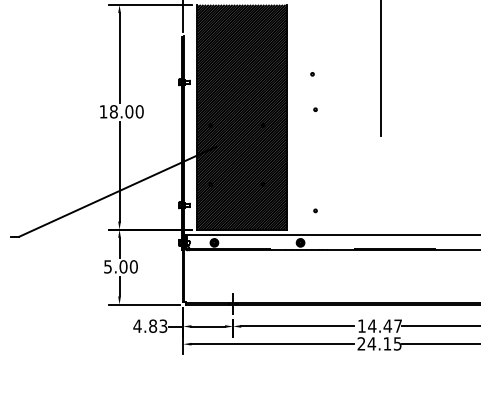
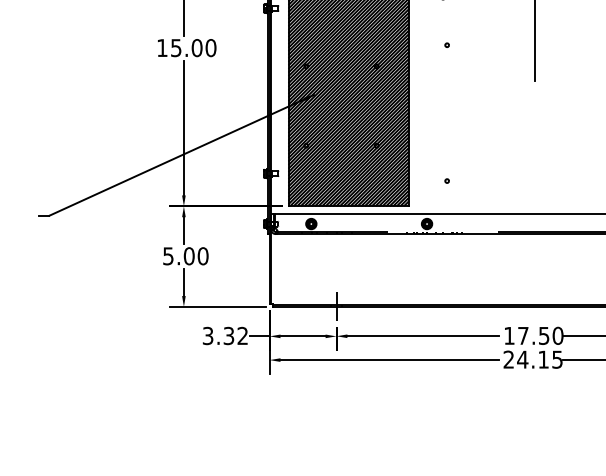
text: (113, 111) -> (175, 47), 18.00 -> 15.00
text: (150, 325) -> (225, 335), 4.83 -> 3.32
text: (385, 325) -> (541, 335), 14.47 -> 17.50

